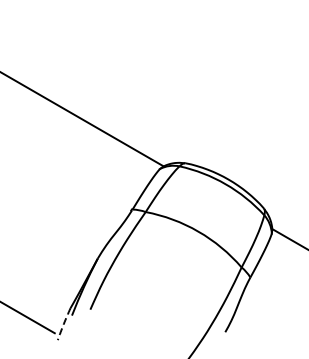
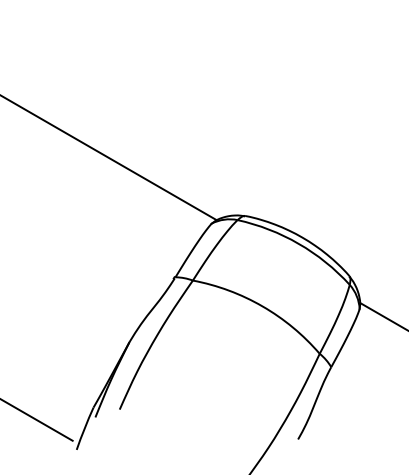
arc: (63, 324) -> (84, 429), dashed -> solid

